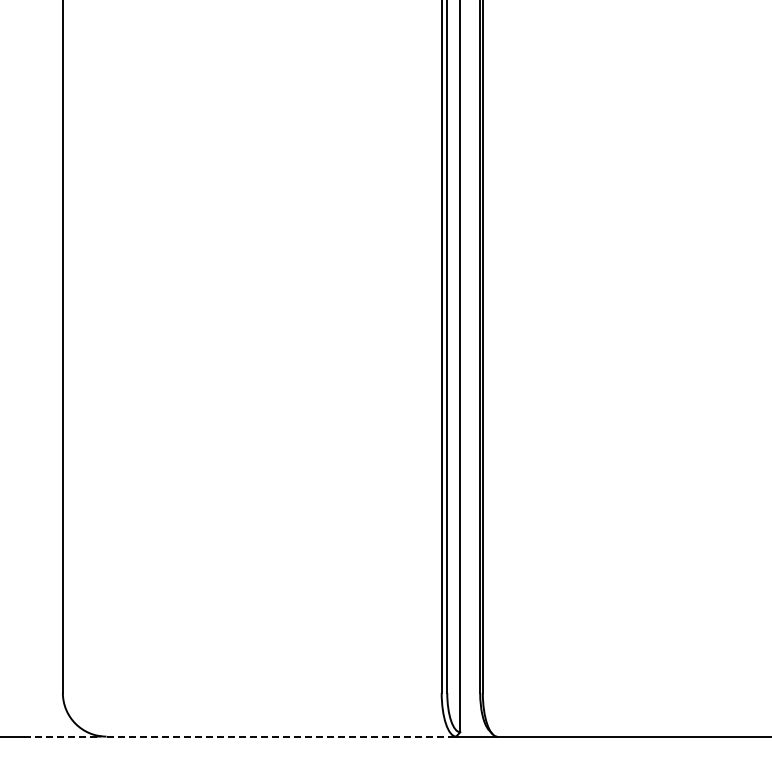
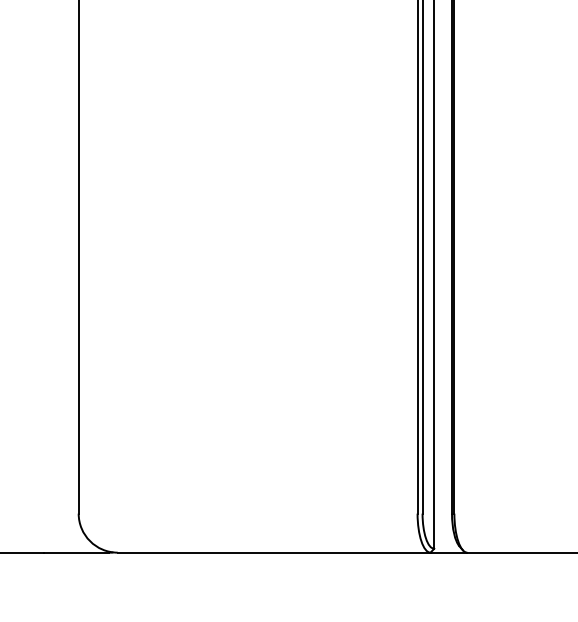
line: (61, 736) -> (77, 552), dashed -> solid
line: (281, 736) -> (274, 552), dashed -> solid

